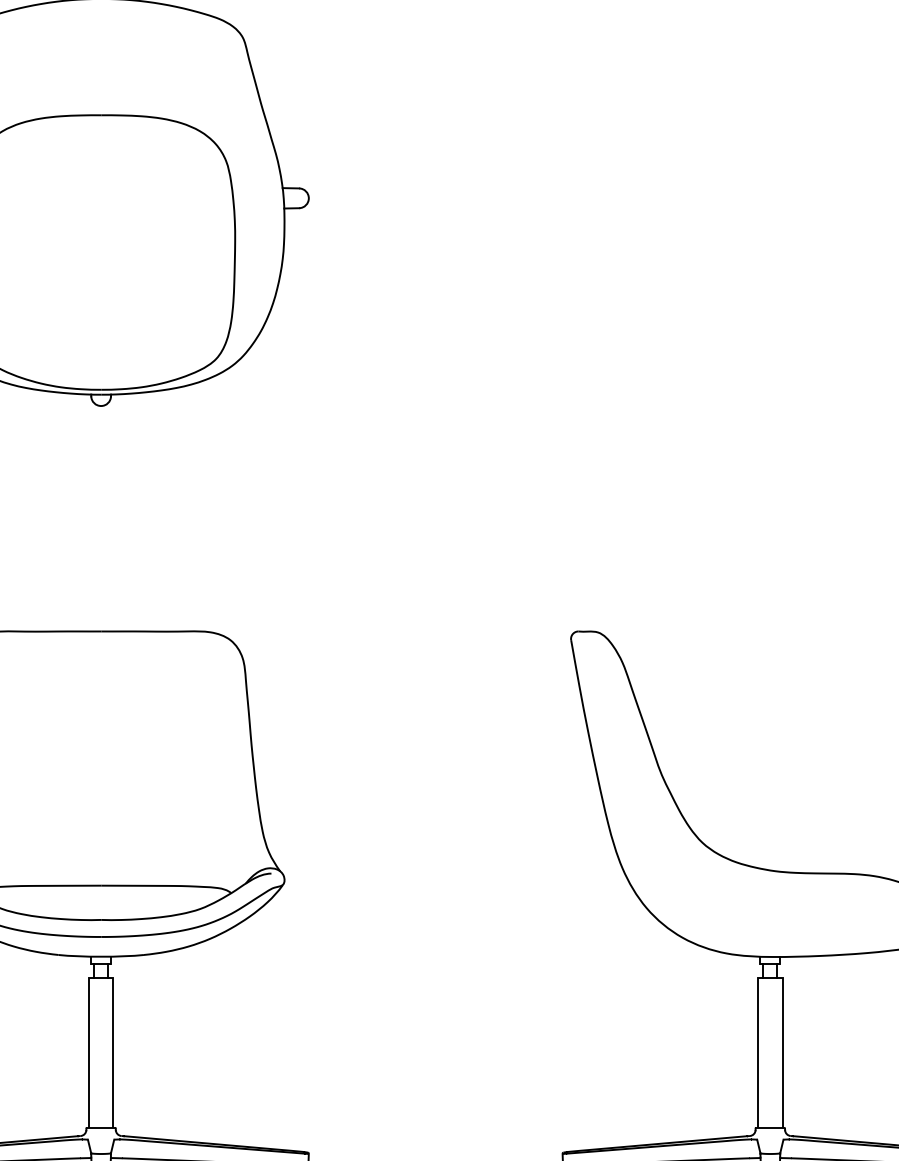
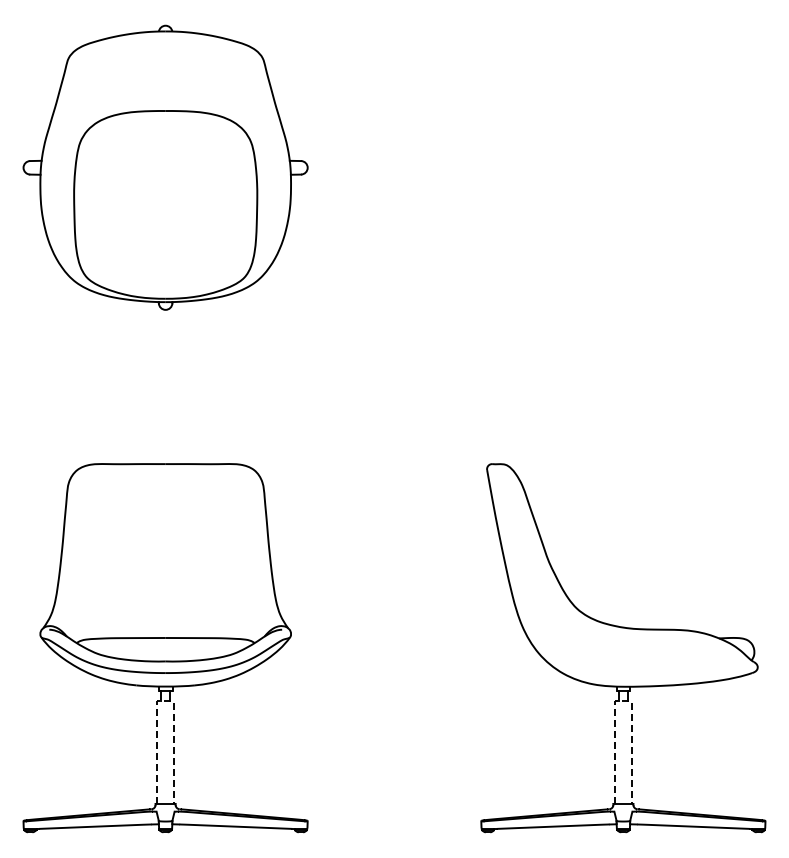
line: (102, 978) -> (166, 701), solid -> dashed
line: (770, 978) -> (623, 701), solid -> dashed

